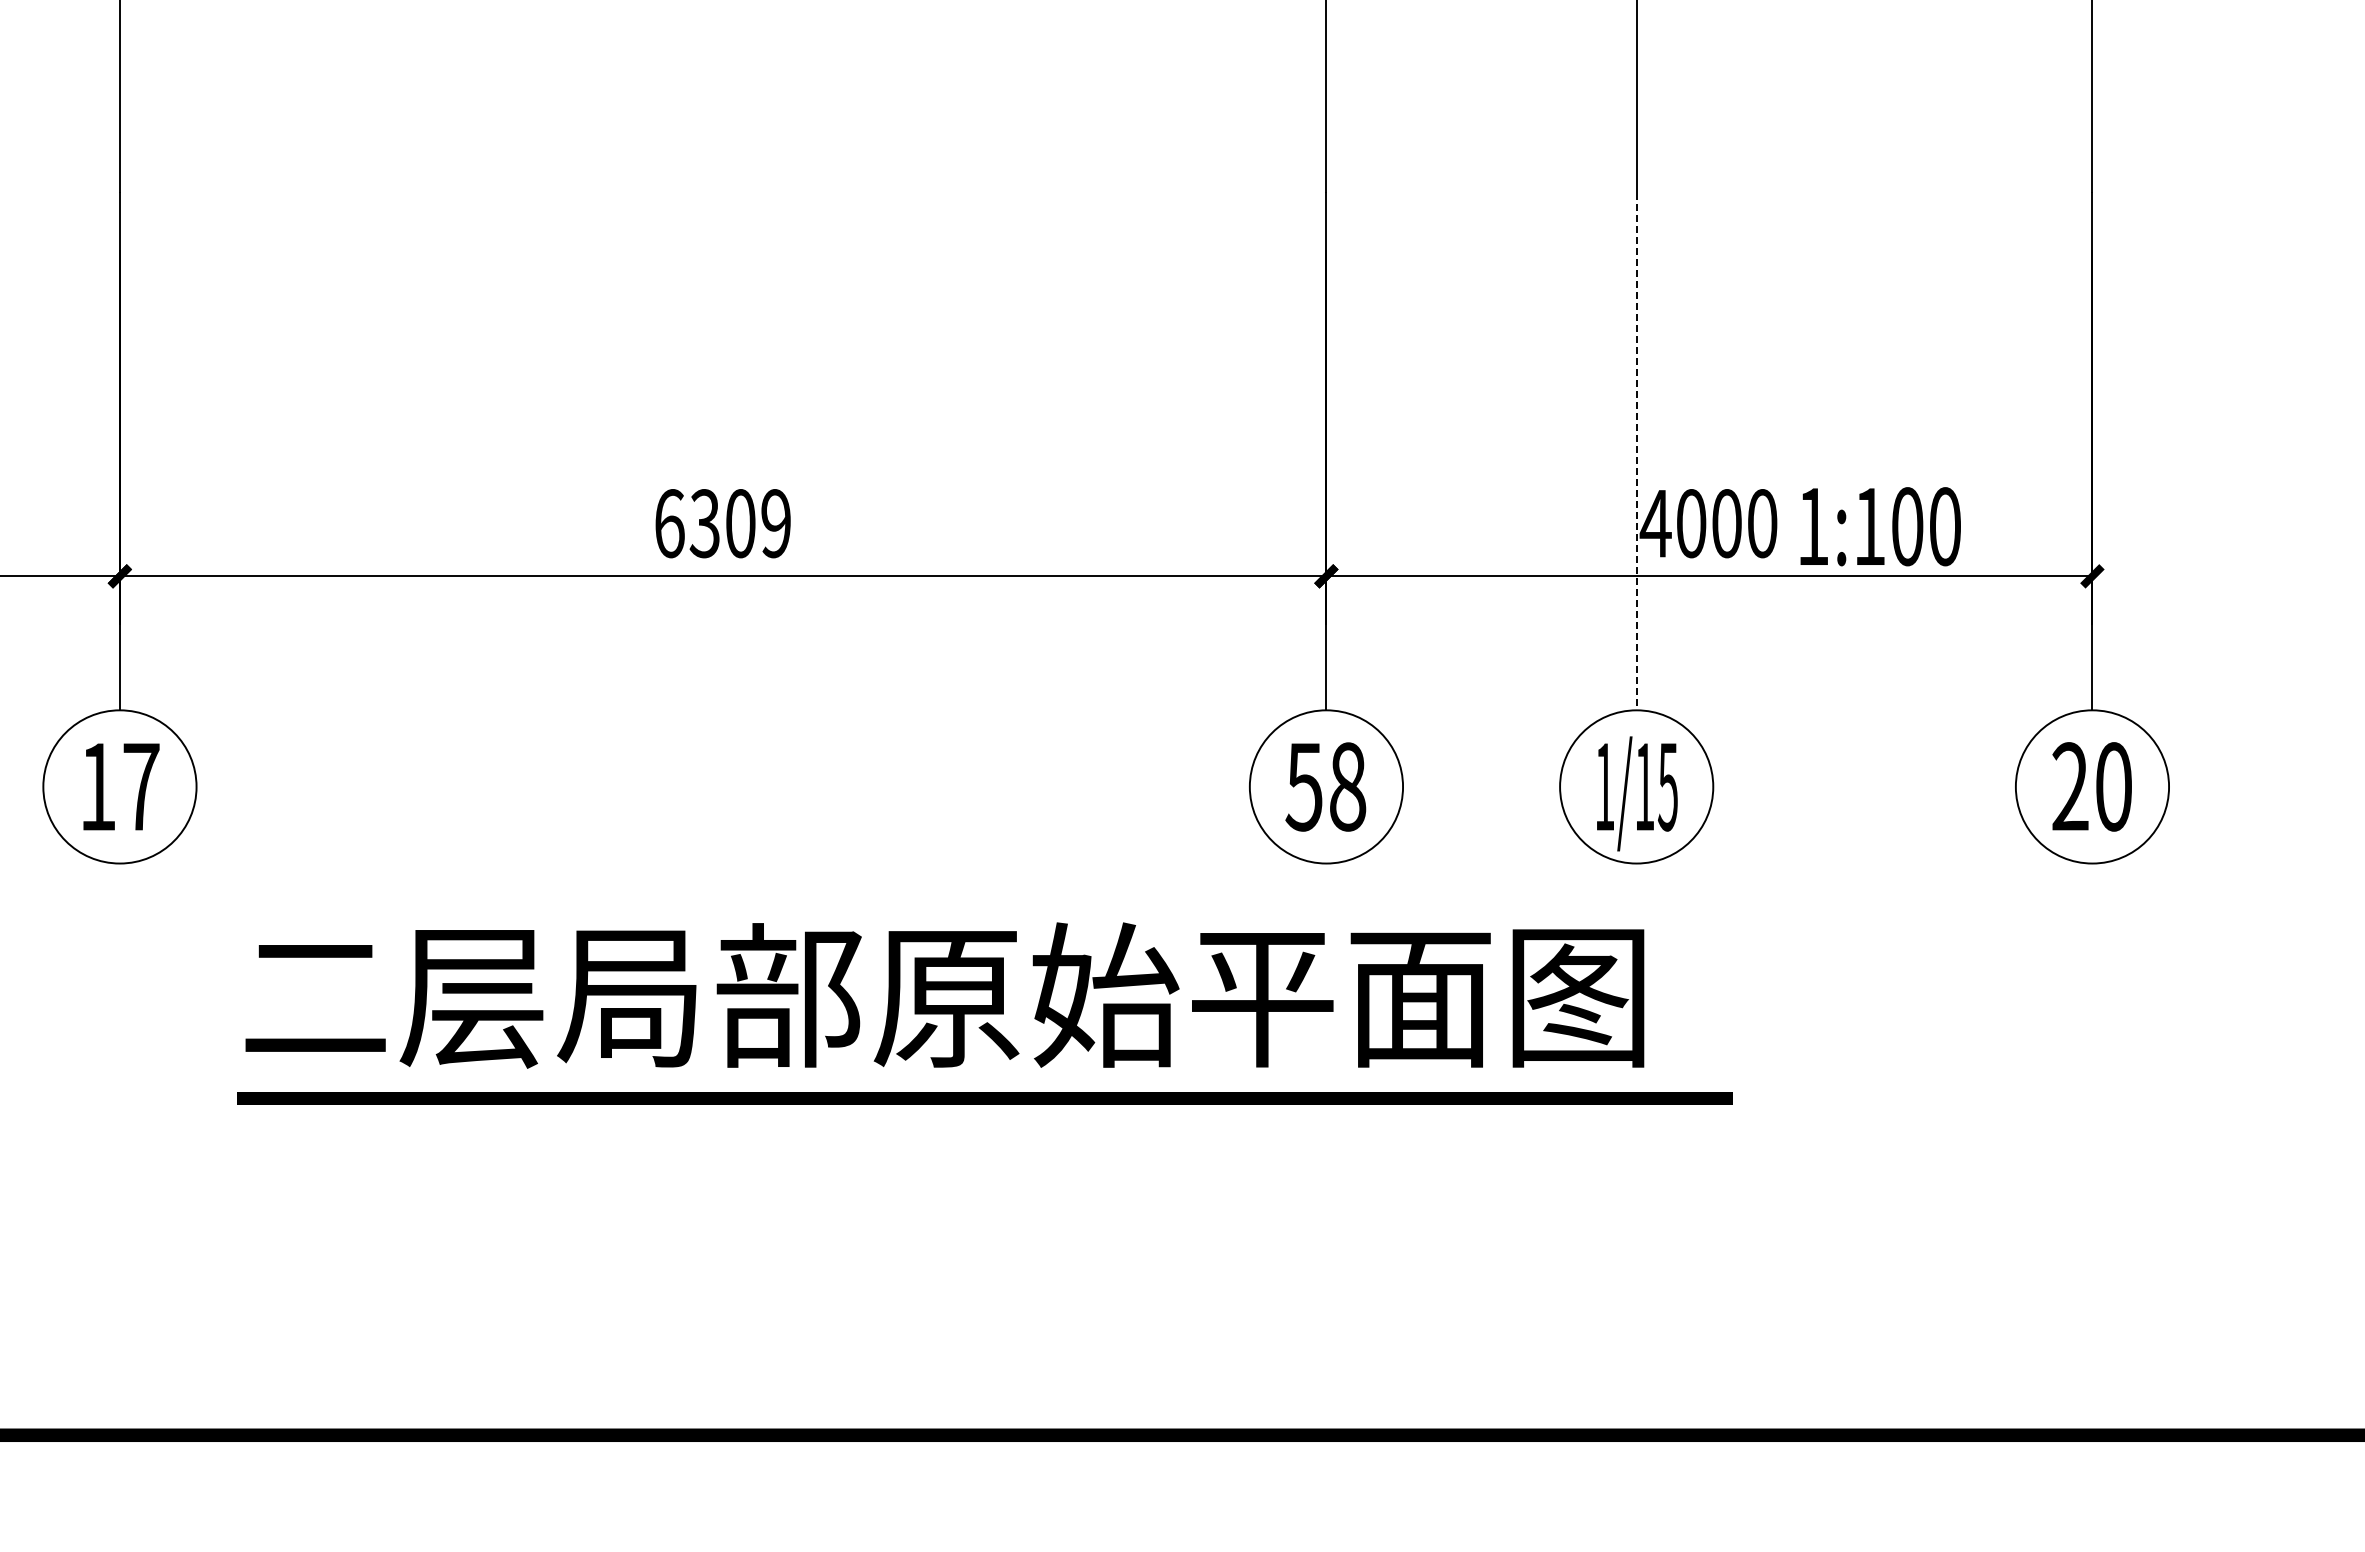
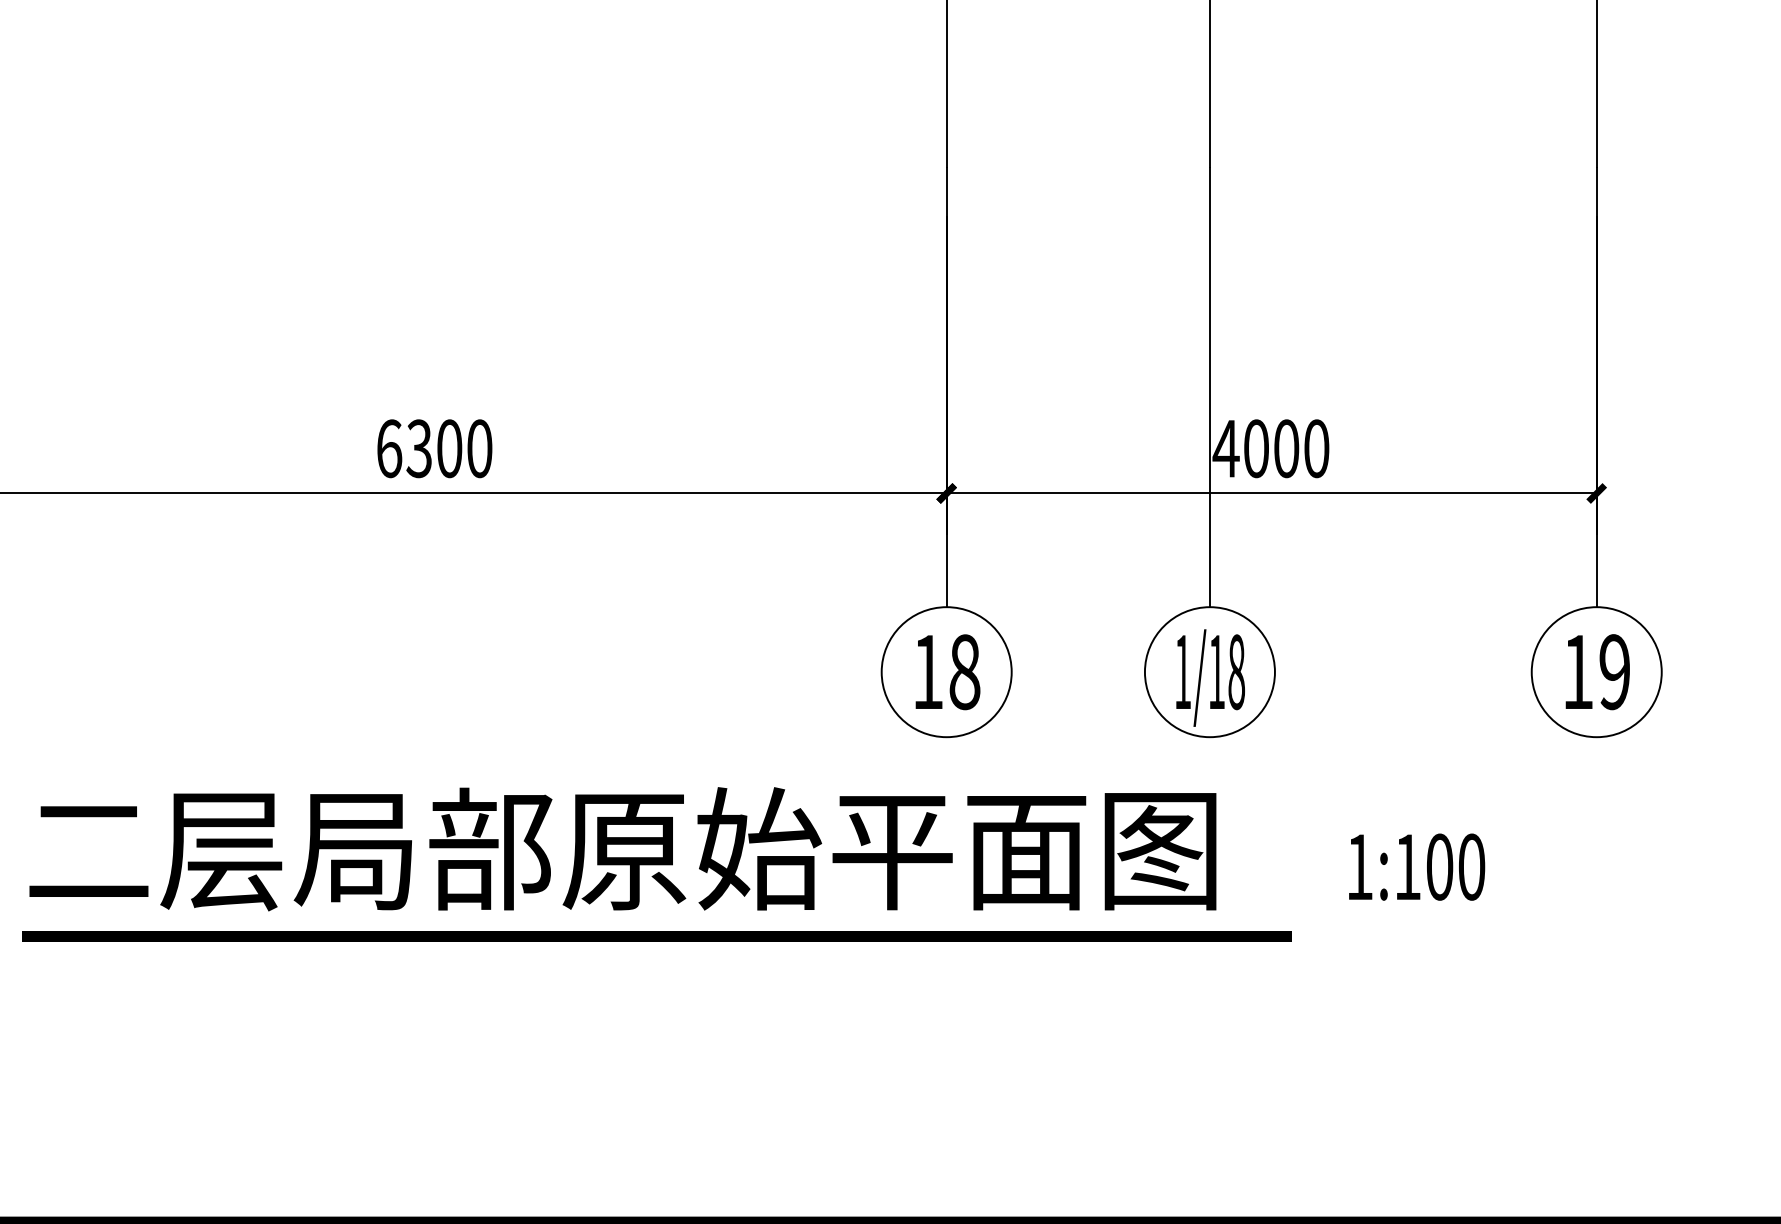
line: (1636, 451) -> (1209, 387), dashed -> solid
text: (775, 523) -> (479, 448), 6309 -> 6300
text: (1880, 526) -> (1416, 866), moved
text: (1667, 786) -> (1236, 671), 1/15 -> 1/18
text: (2091, 786) -> (1595, 671), 20 -> 19
text: (1303, 787) -> (927, 672), 58 -> 18

